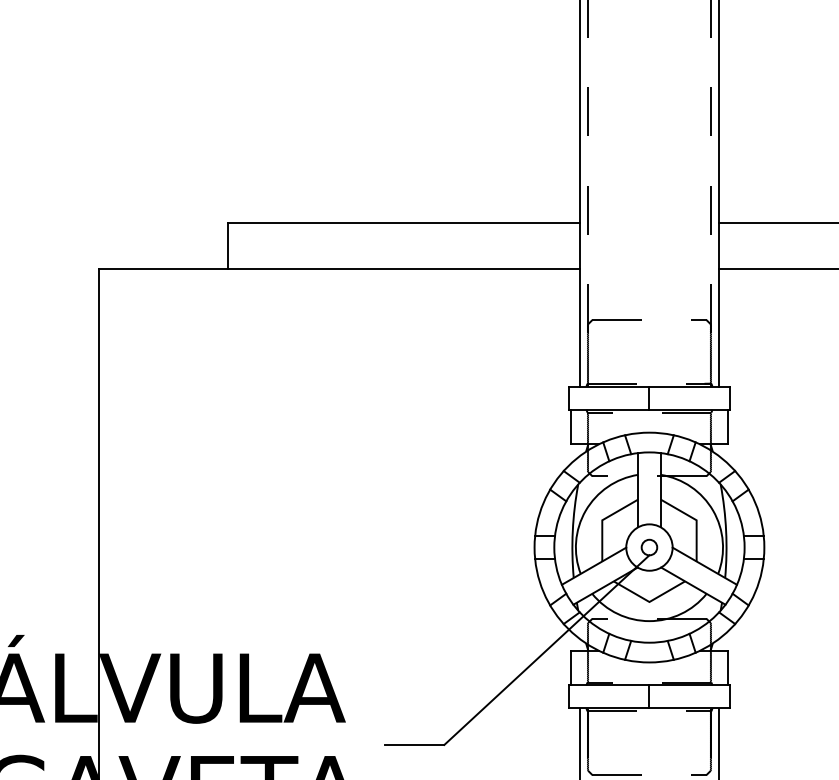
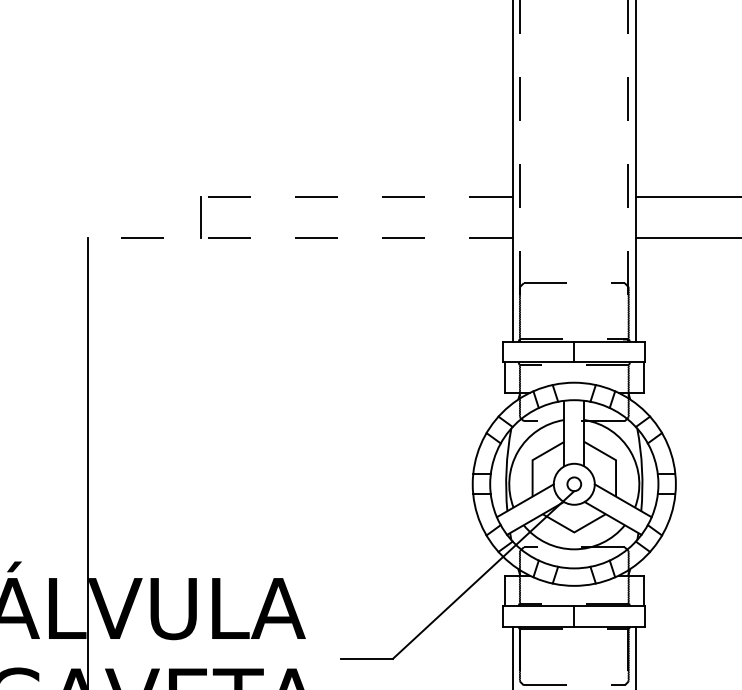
line: (403, 223) -> (356, 197), solid -> dashed
line: (338, 269) -> (299, 238), solid -> dashed

